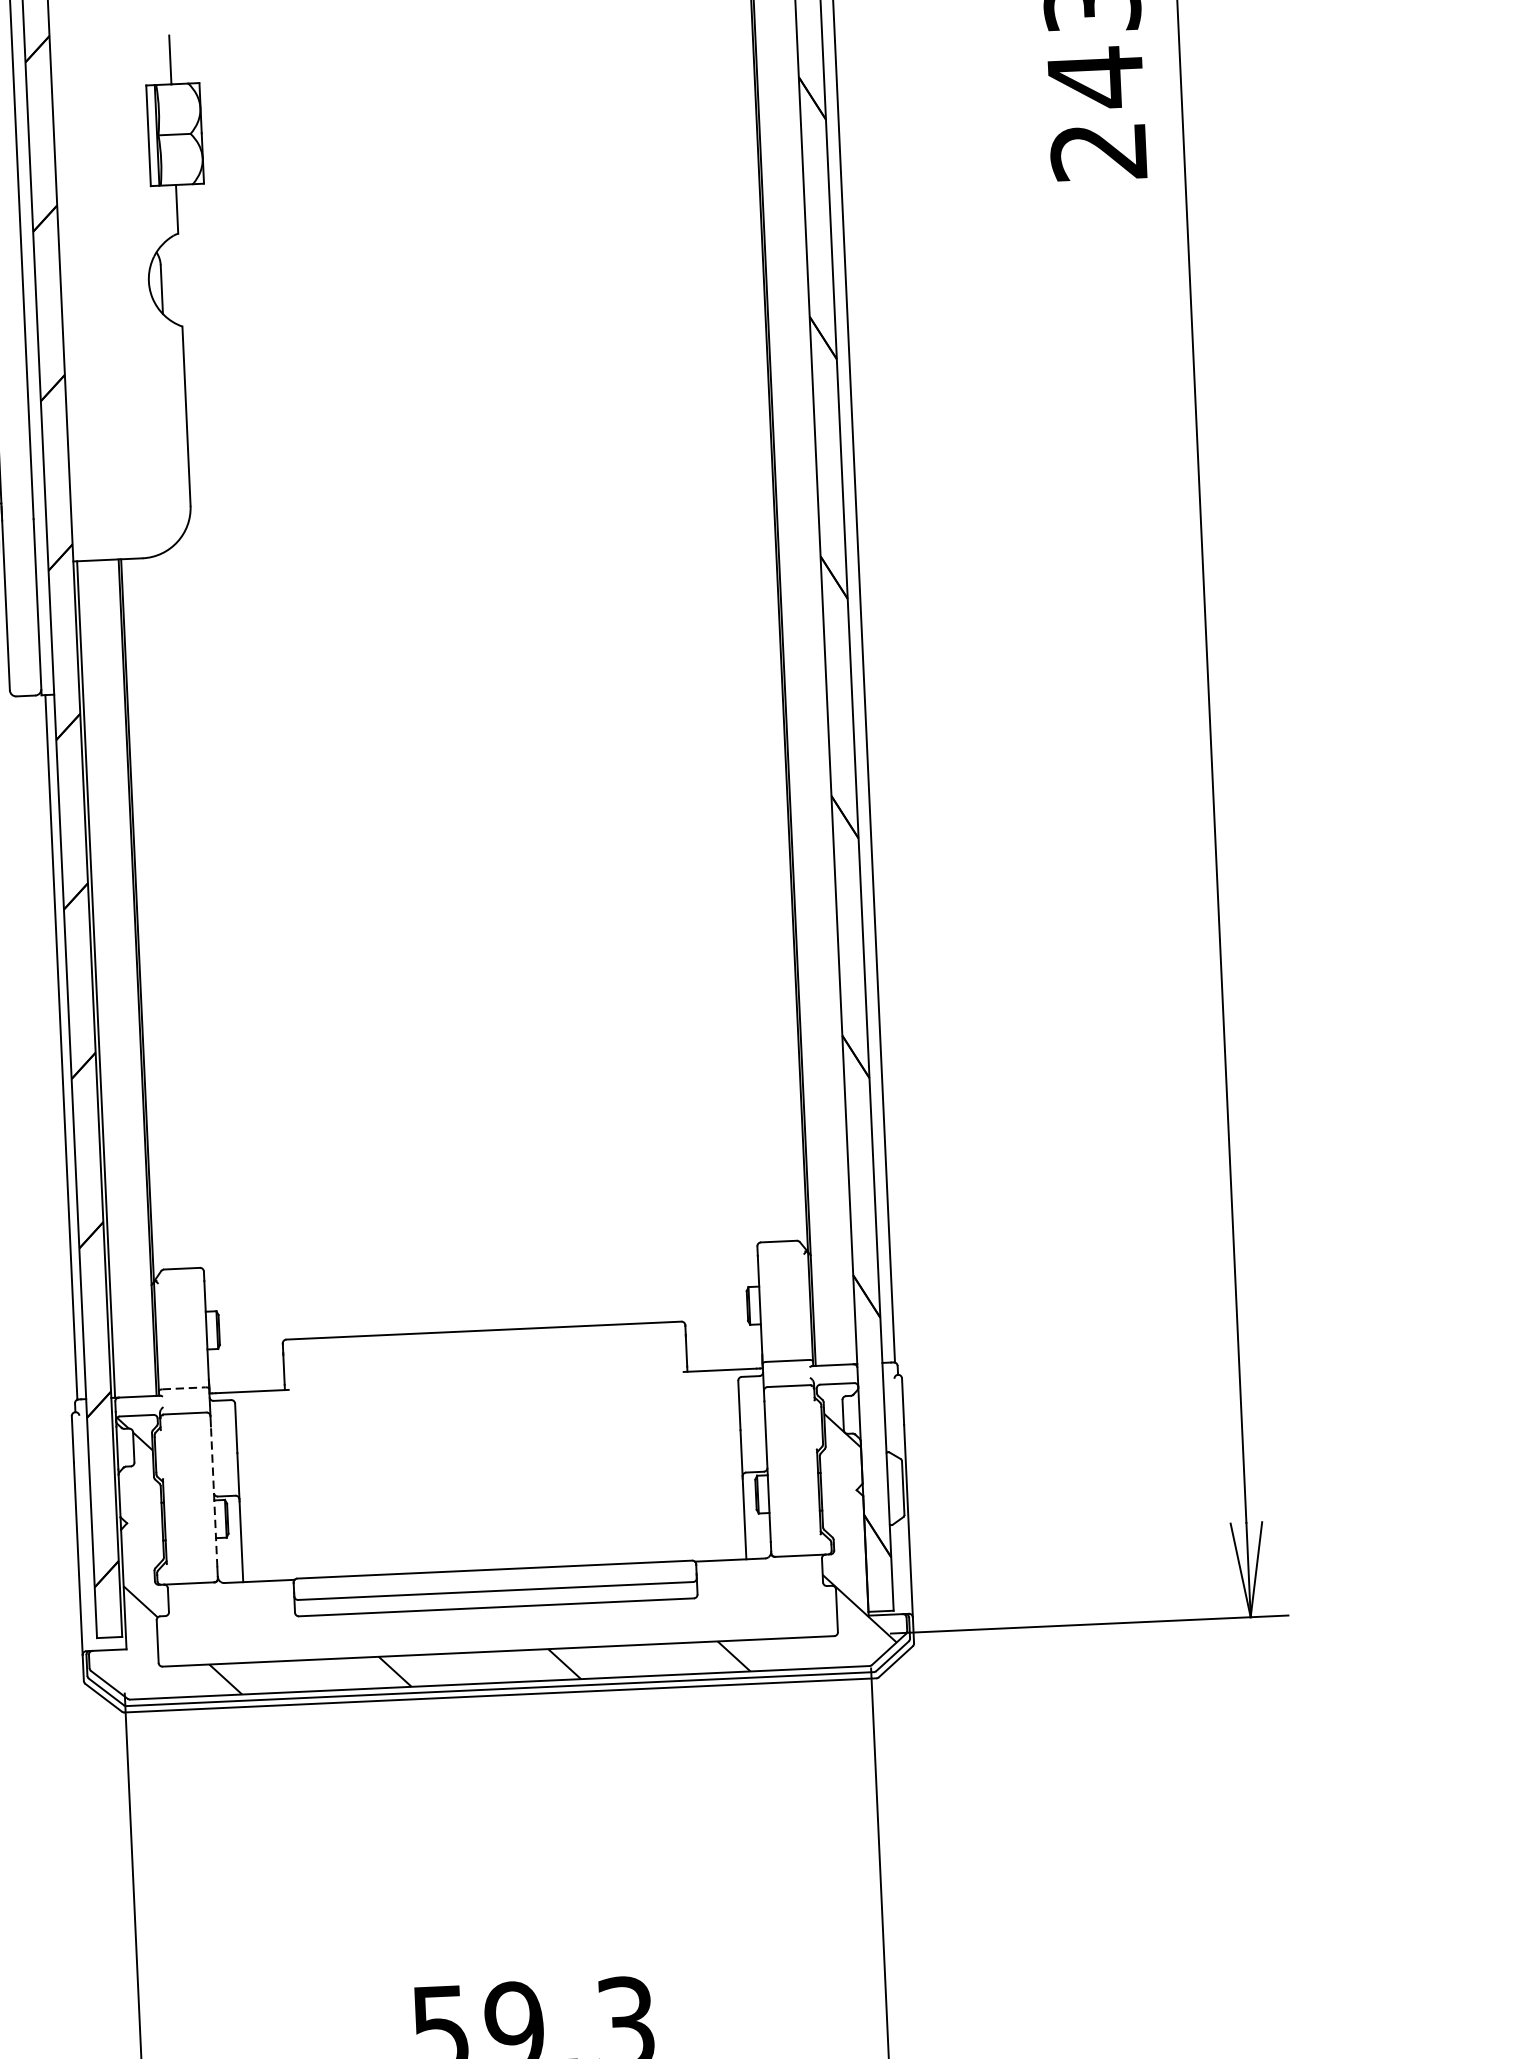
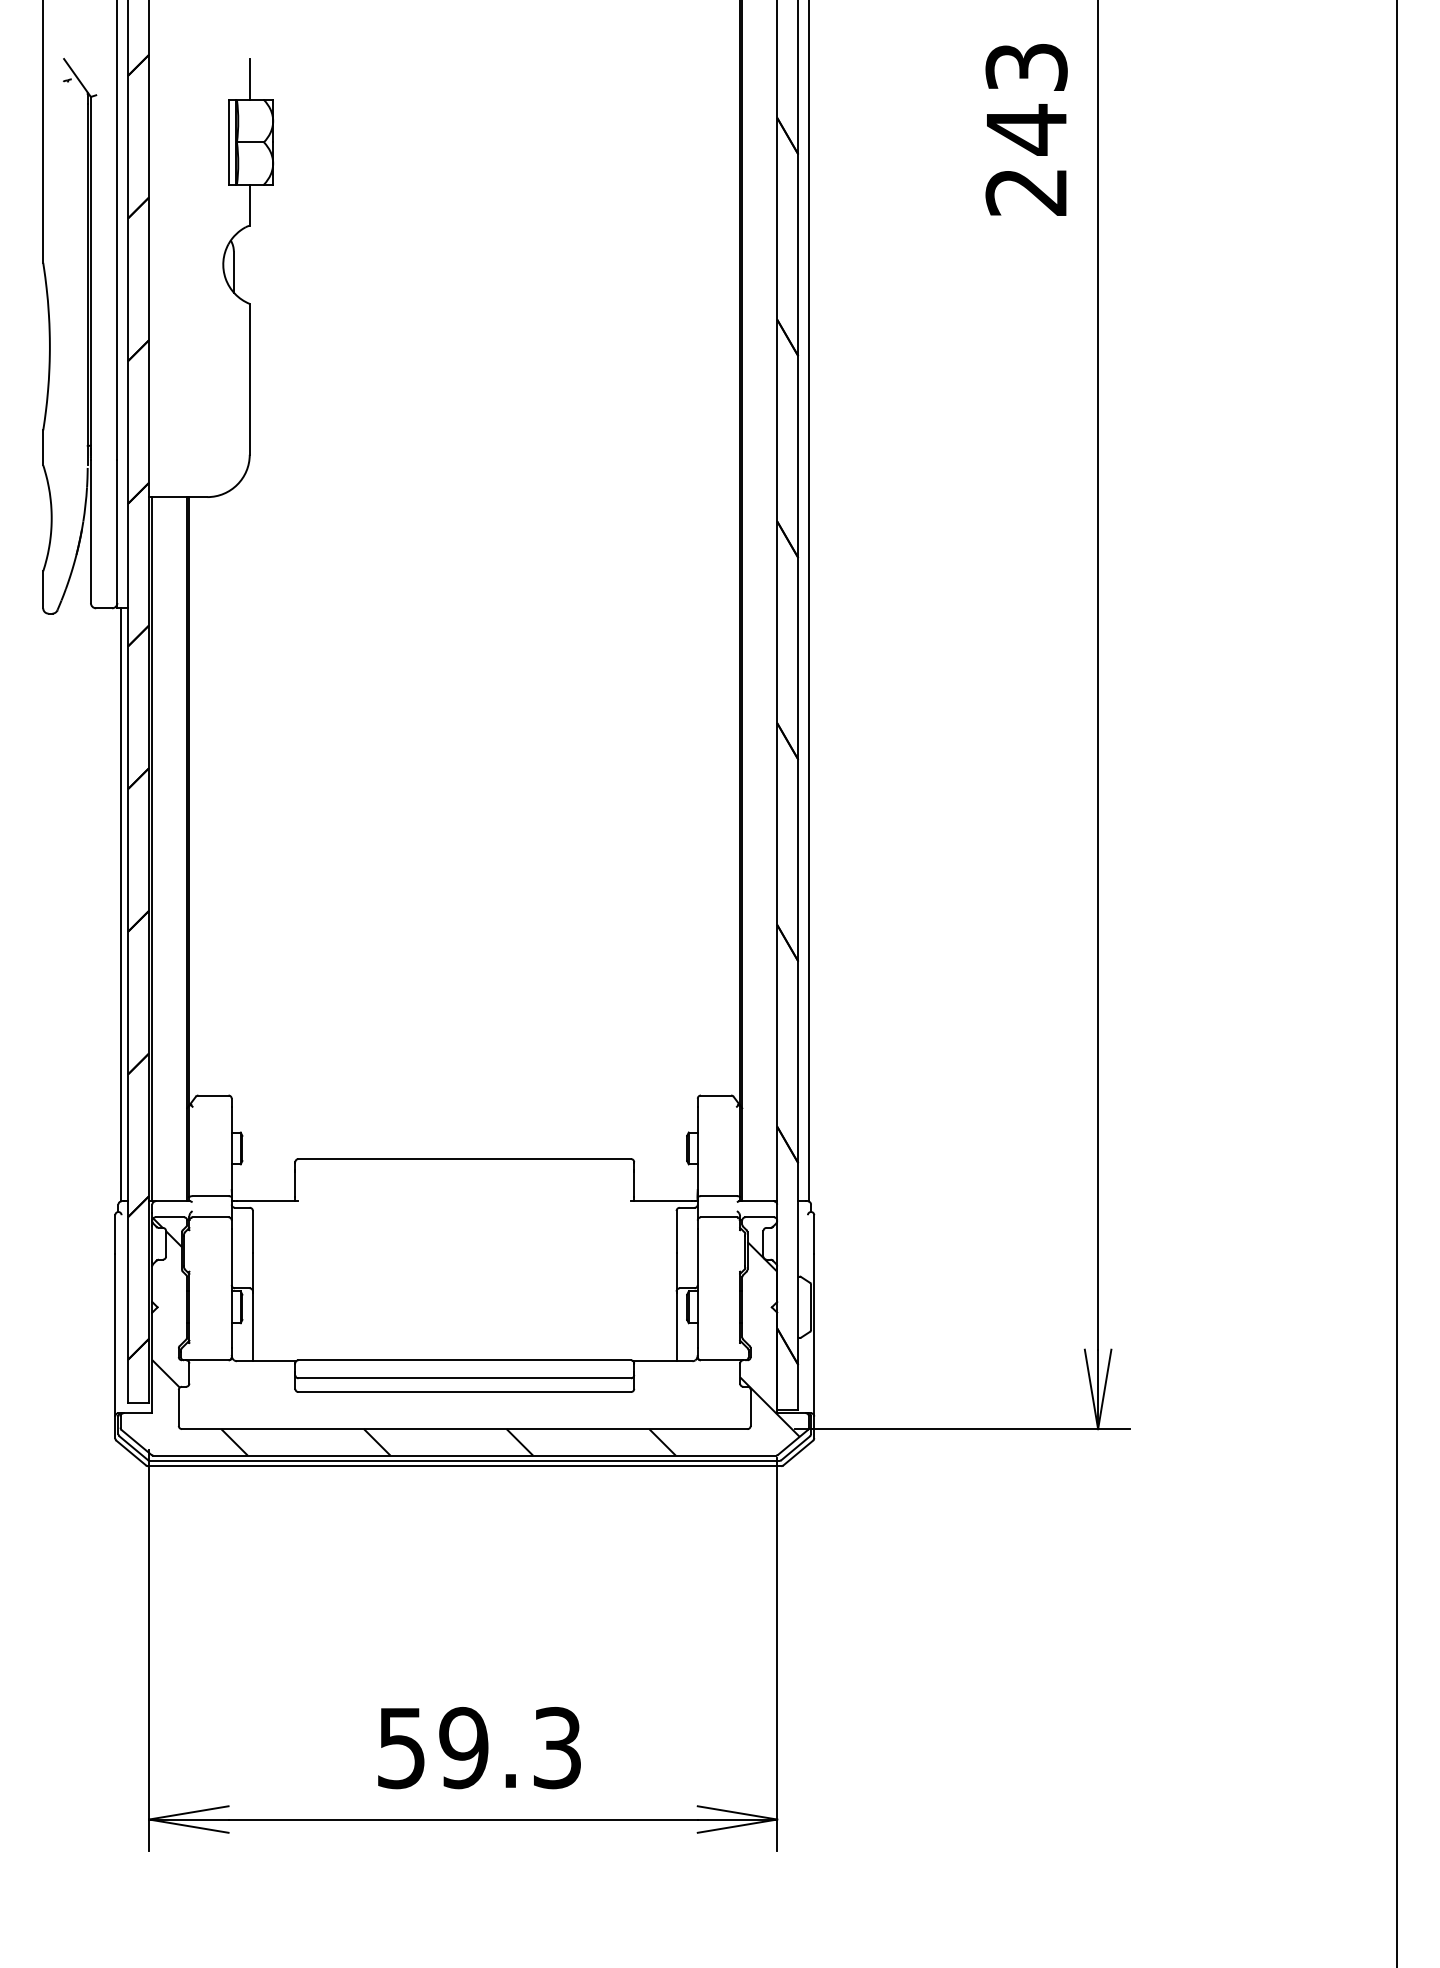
line: (185, 1388) -> (211, 1196), dashed -> solid
line: (213, 1495) -> (231, 1287), dashed -> solid

